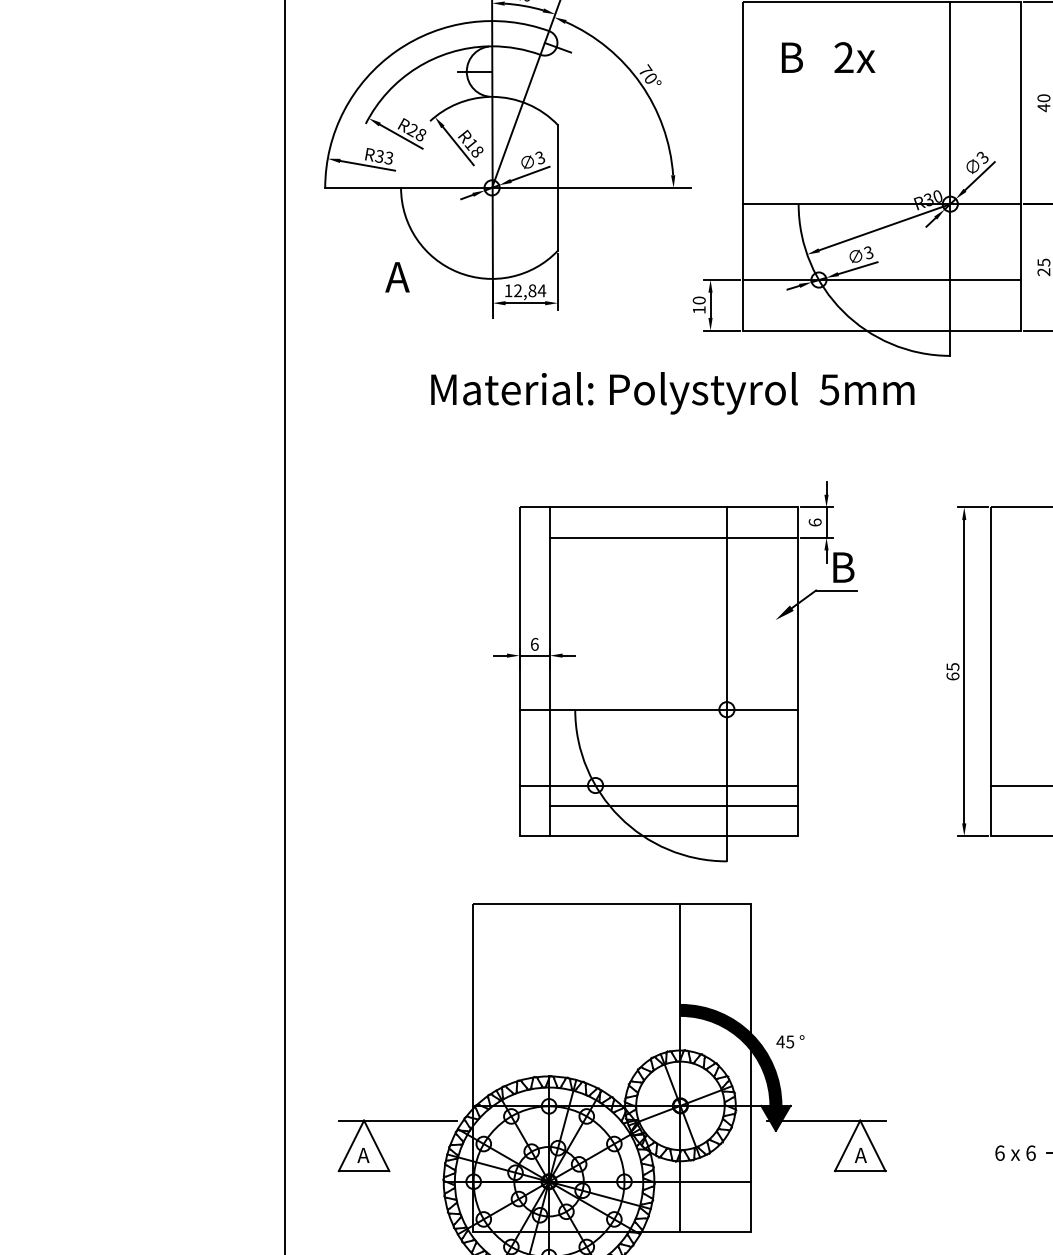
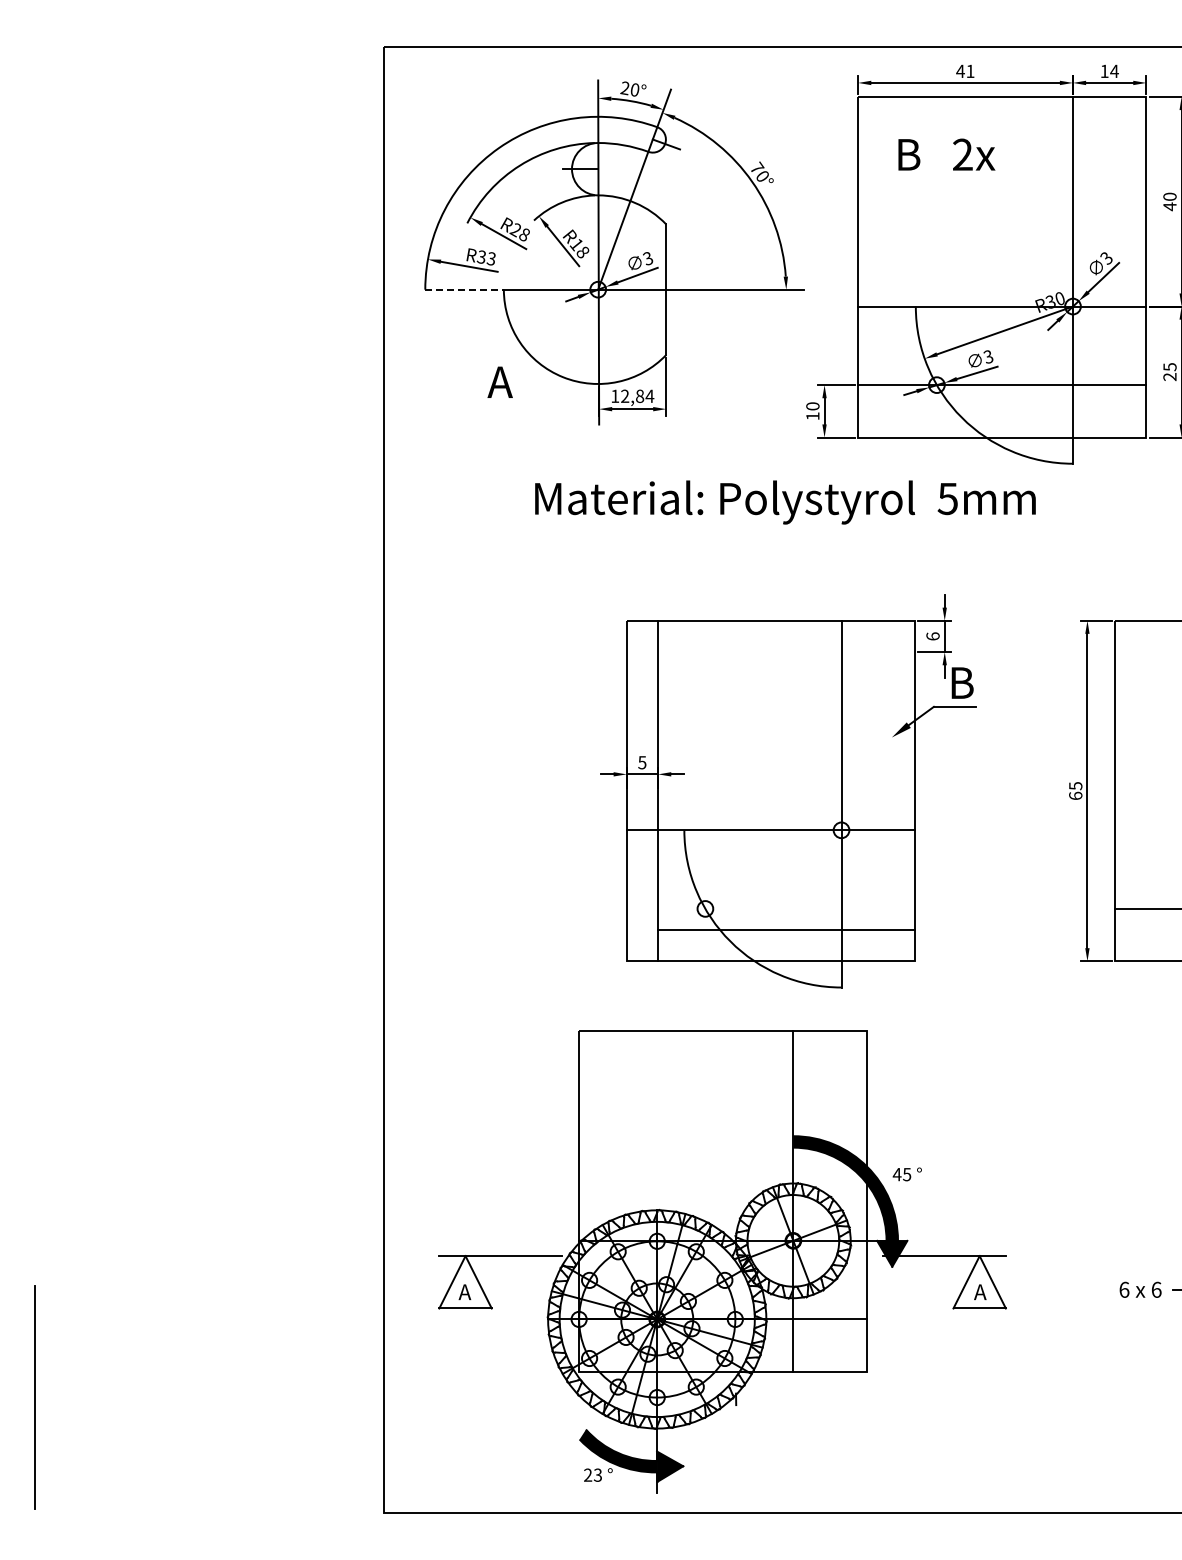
line: (364, 187) -> (465, 289), solid -> dashed
line: (673, 538) -> (786, 652), removed
text: (534, 644) -> (642, 762), 6 -> 5
line: (658, 785) -> (770, 908), removed

